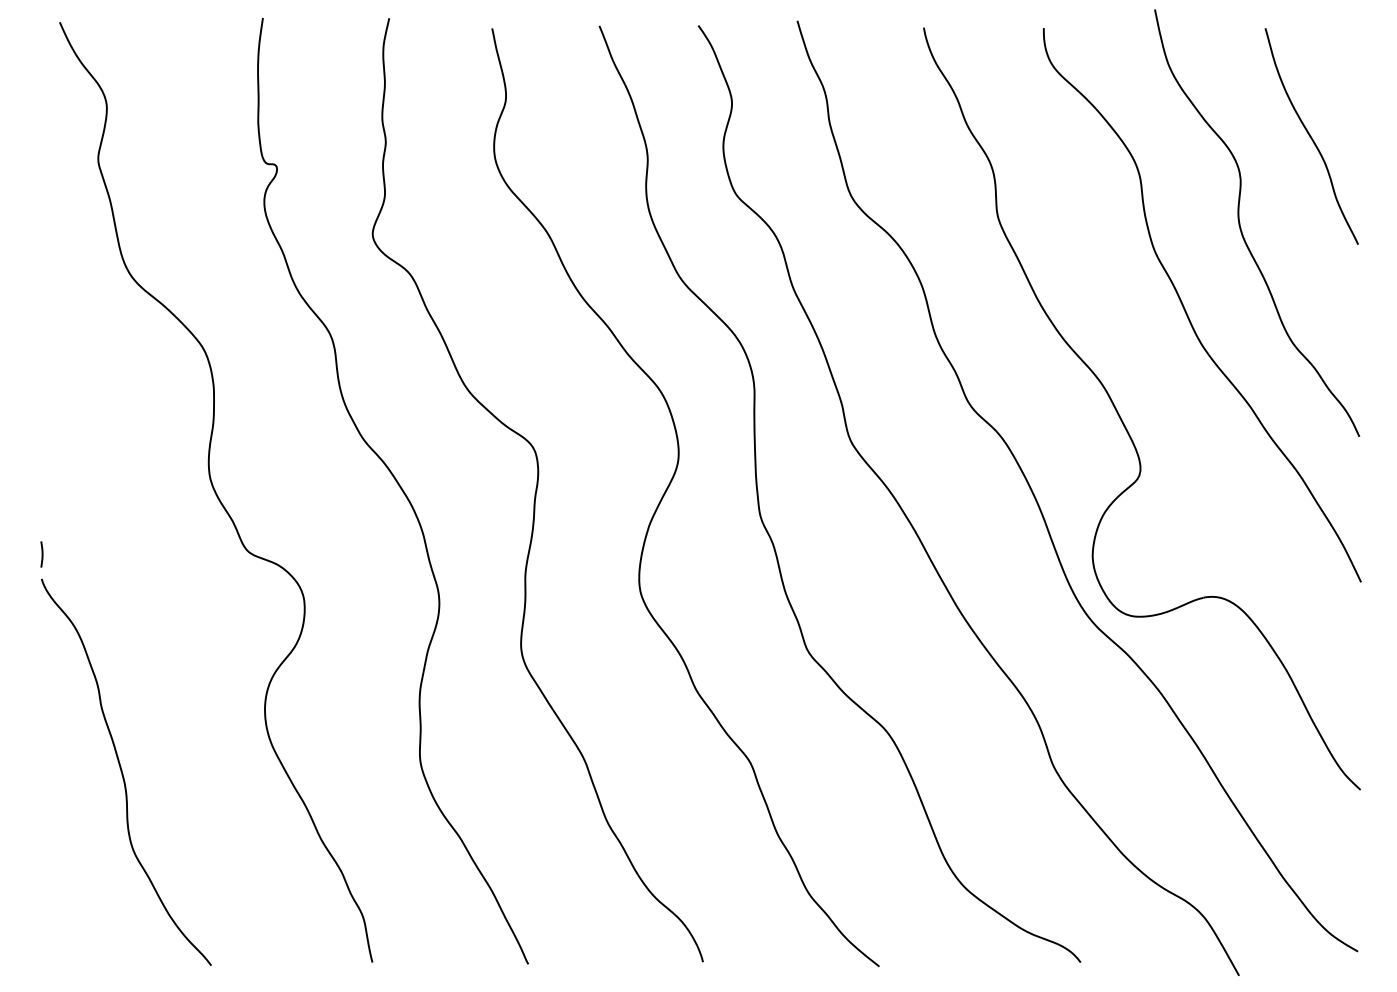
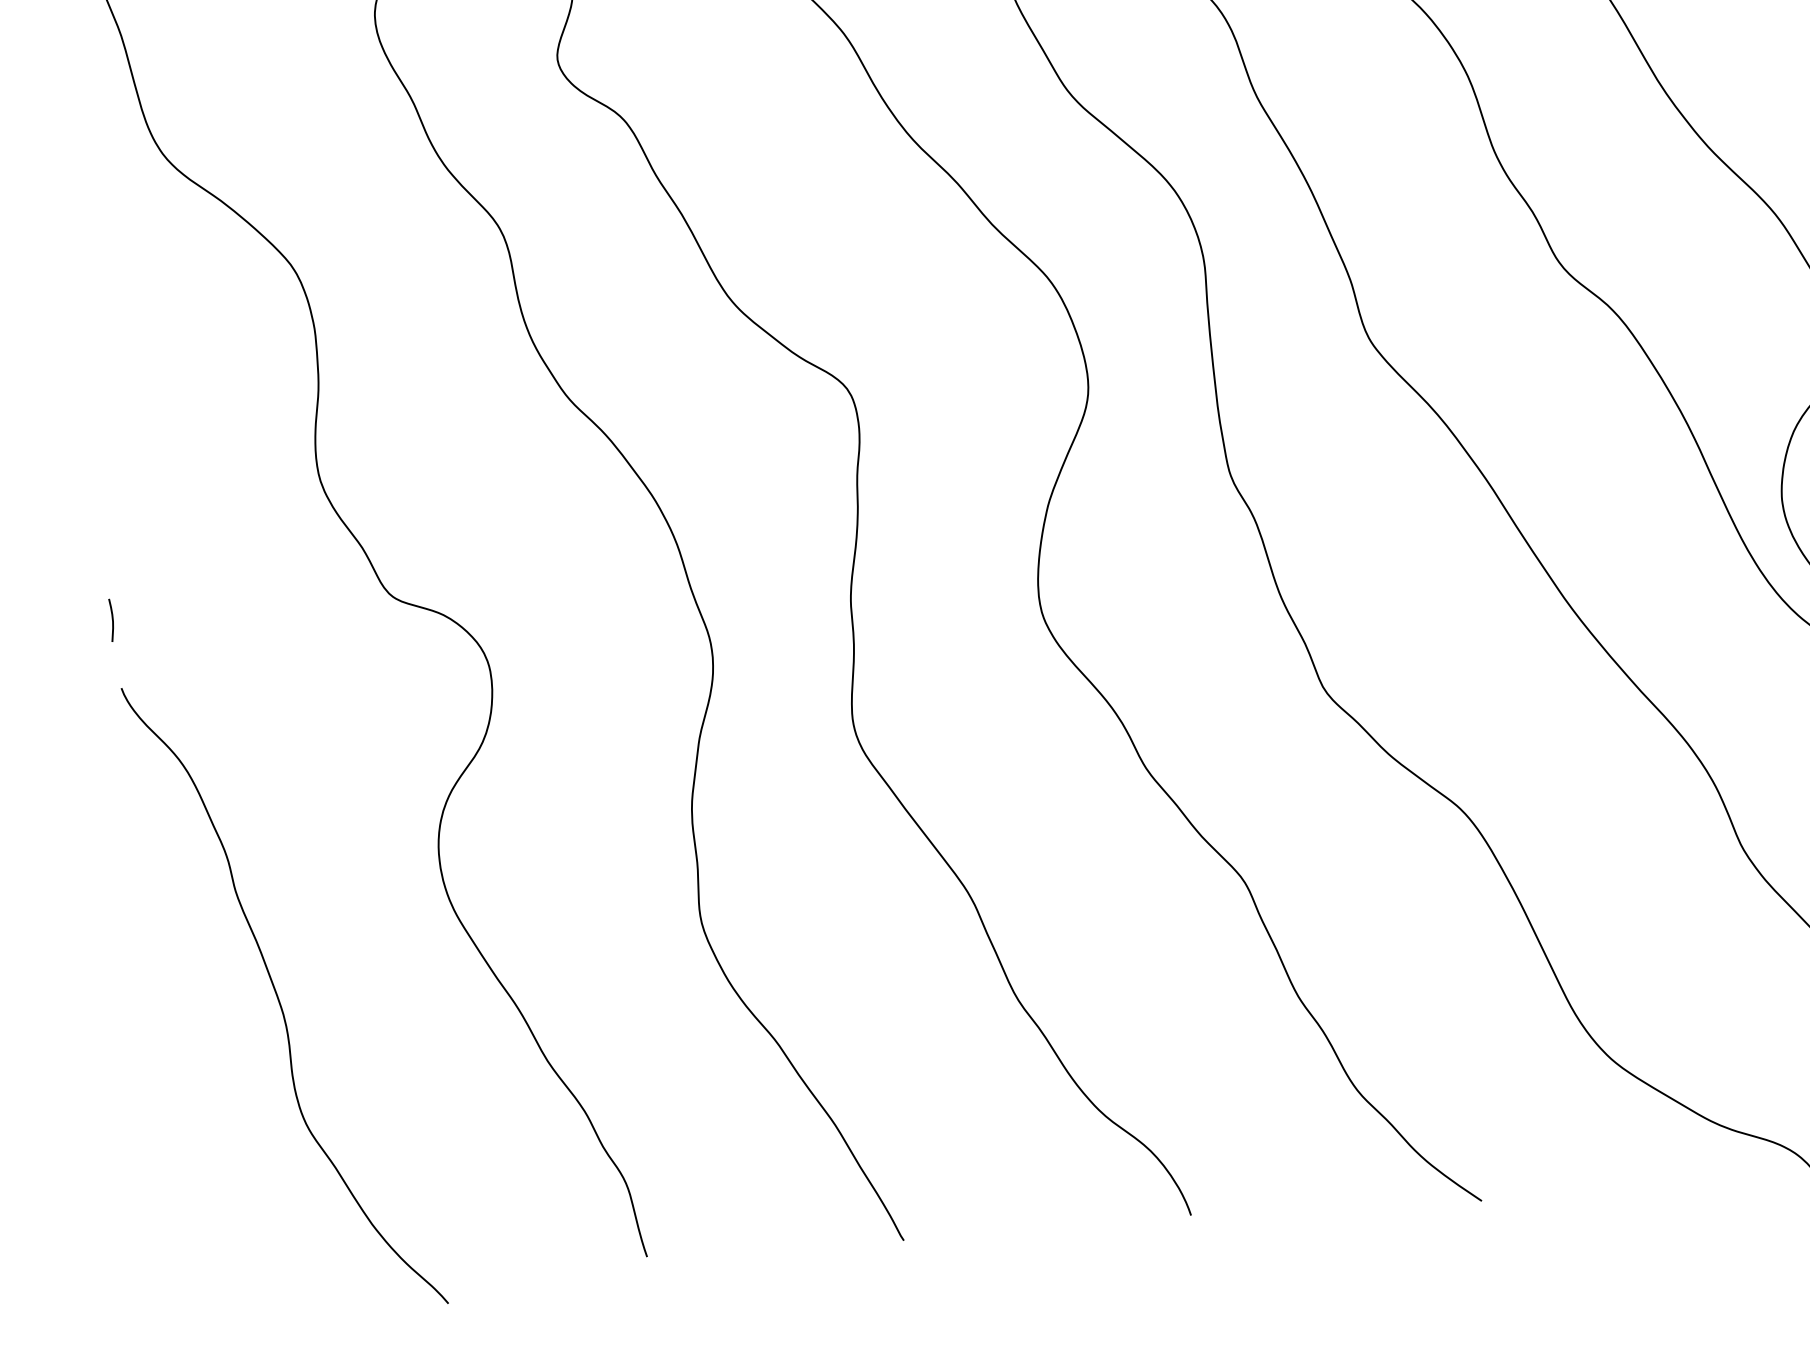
line: (41, 554) -> (111, 620), moved
curve: (123, 773) -> (280, 998), moved

